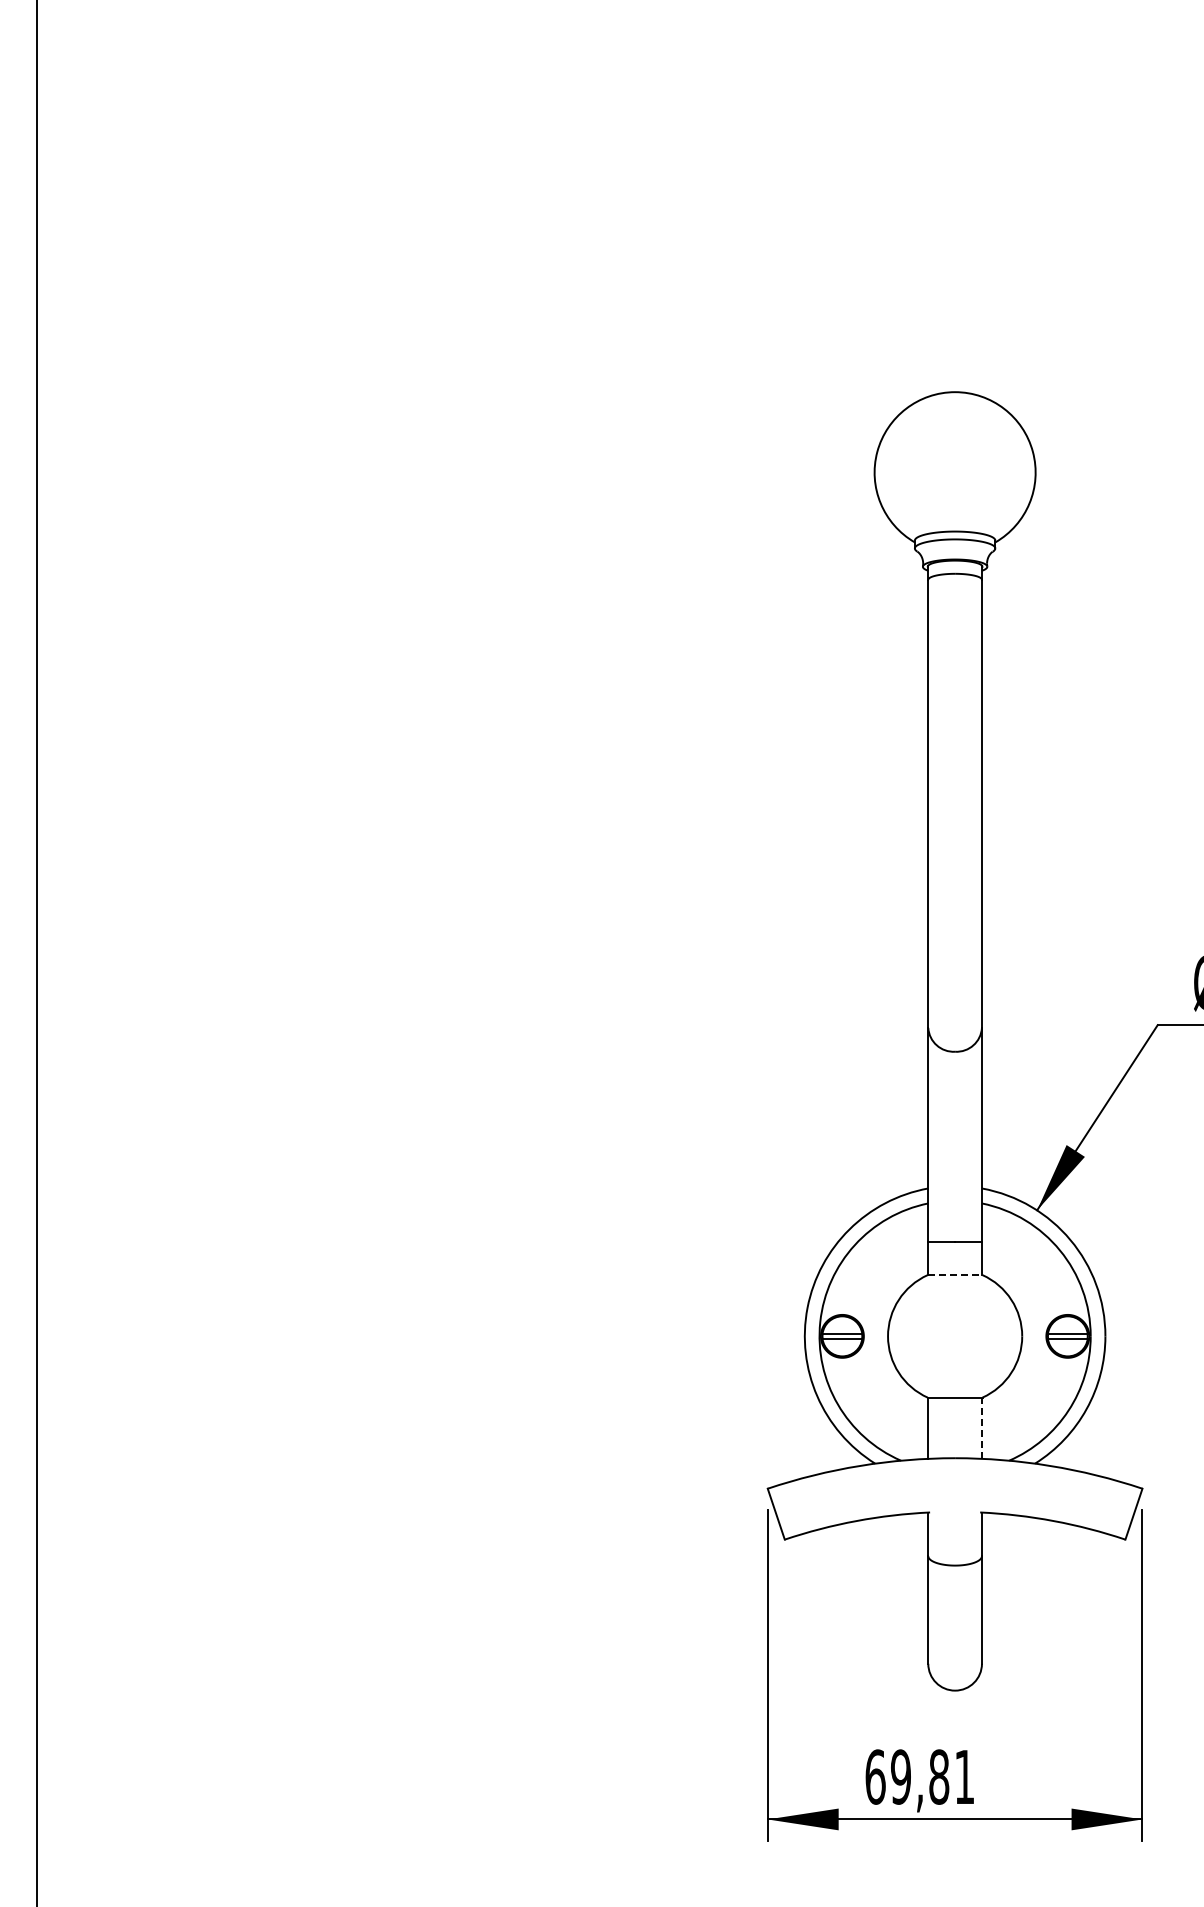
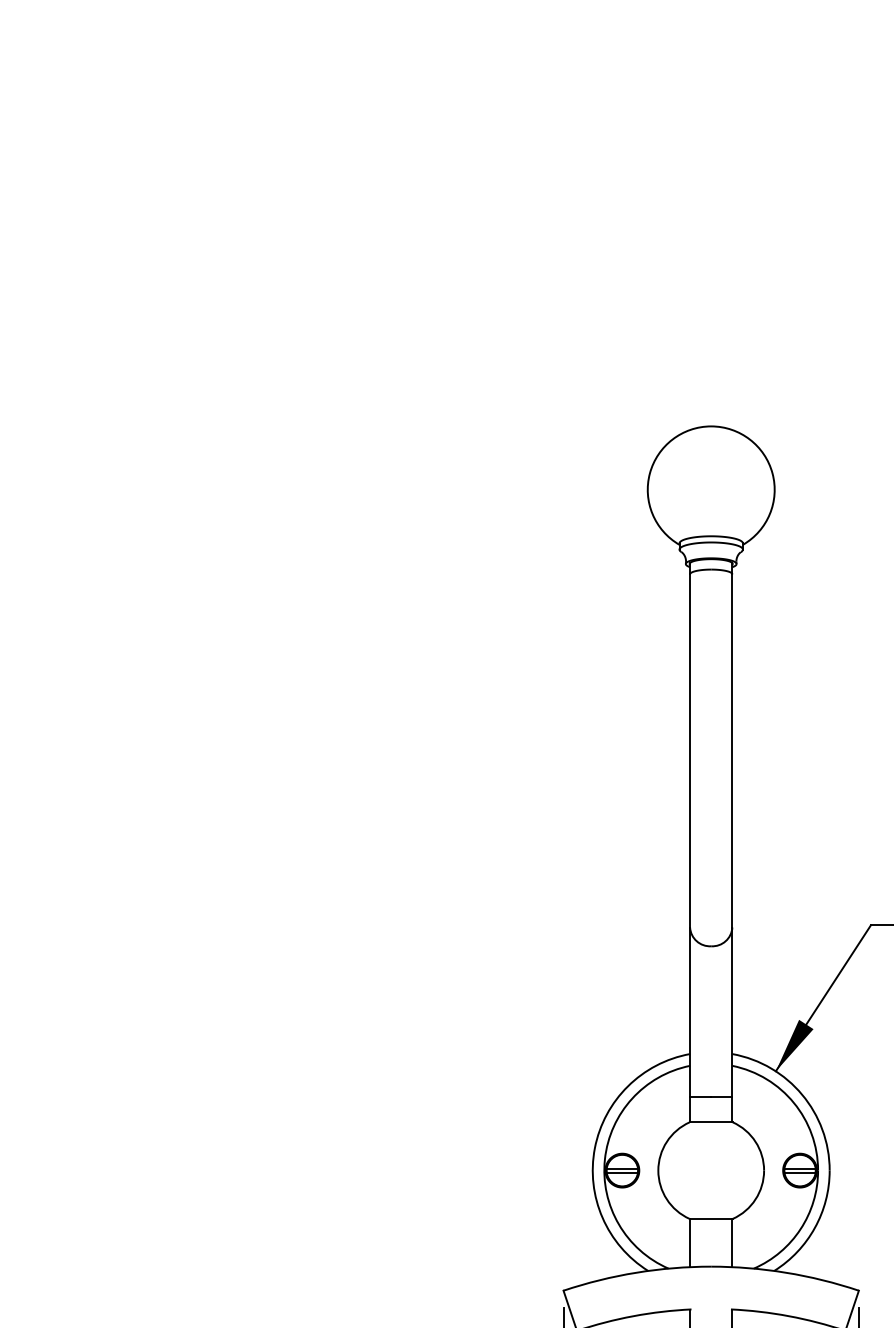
line: (955, 1275) -> (711, 1122), dashed -> solid
line: (981, 1428) -> (732, 1243), dashed -> solid

